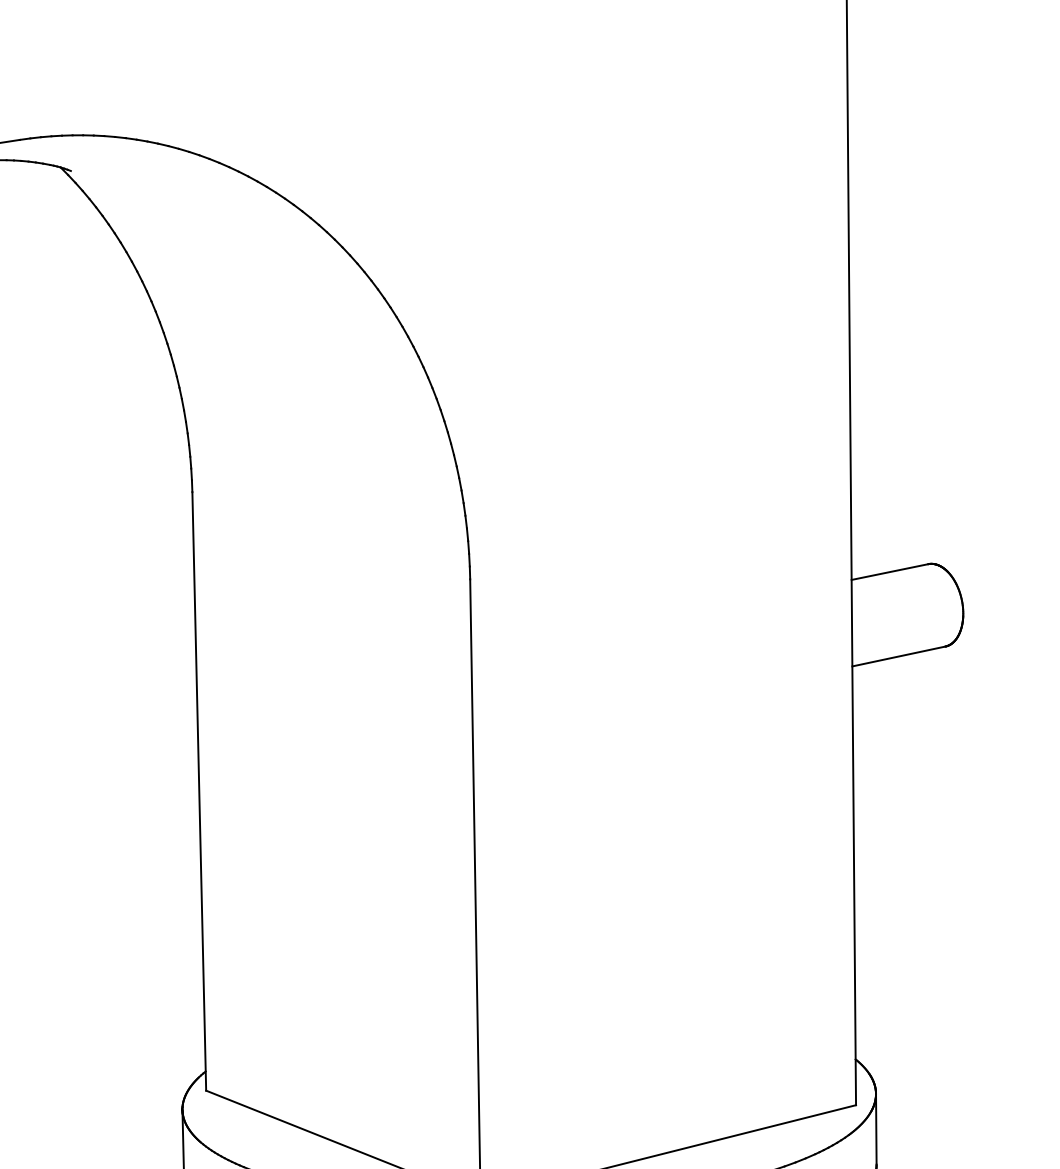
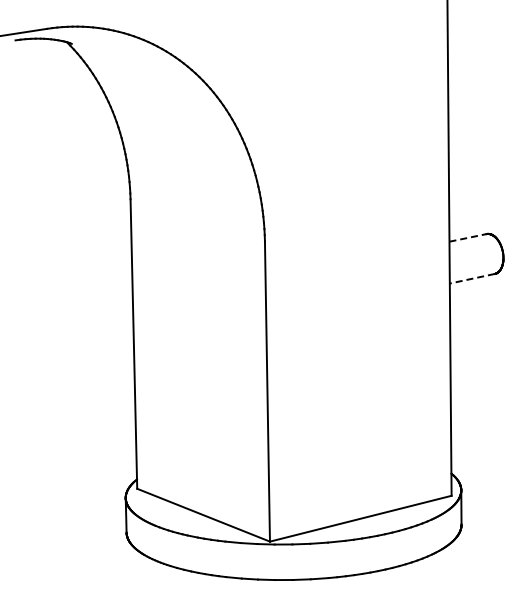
line: (890, 571) -> (468, 237), solid -> dashed
line: (897, 655) -> (471, 278), solid -> dashed

